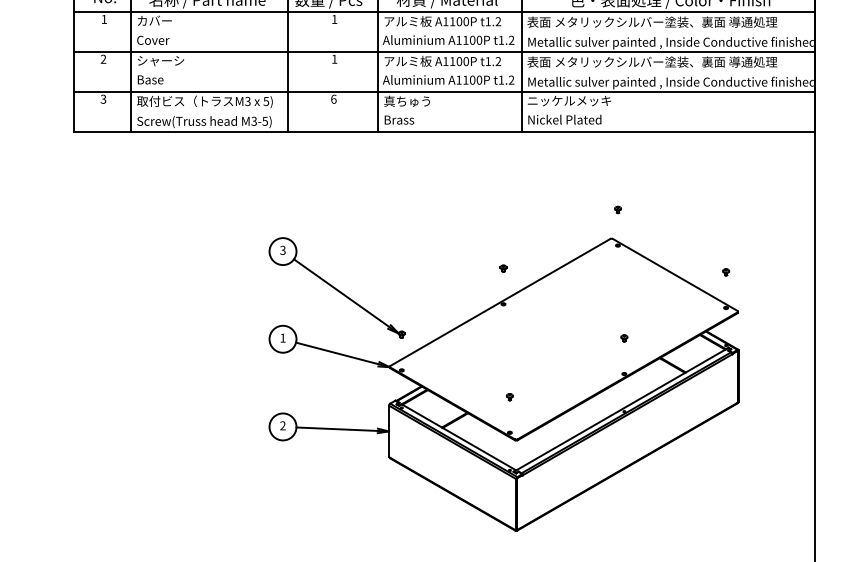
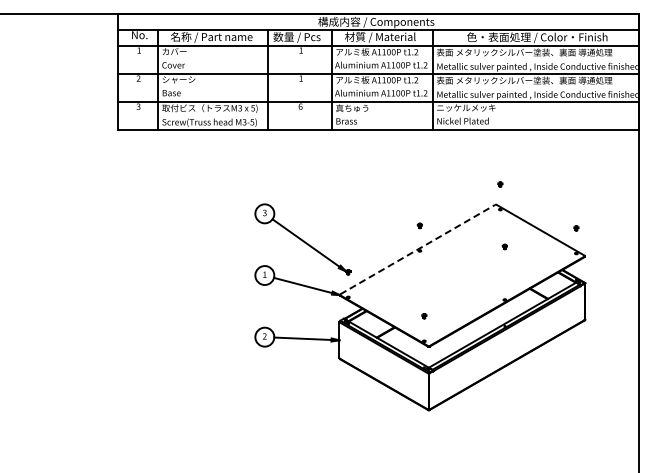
line: (501, 302) -> (418, 249), solid -> dashed
part: (623, 337) -> (504, 246), moved

